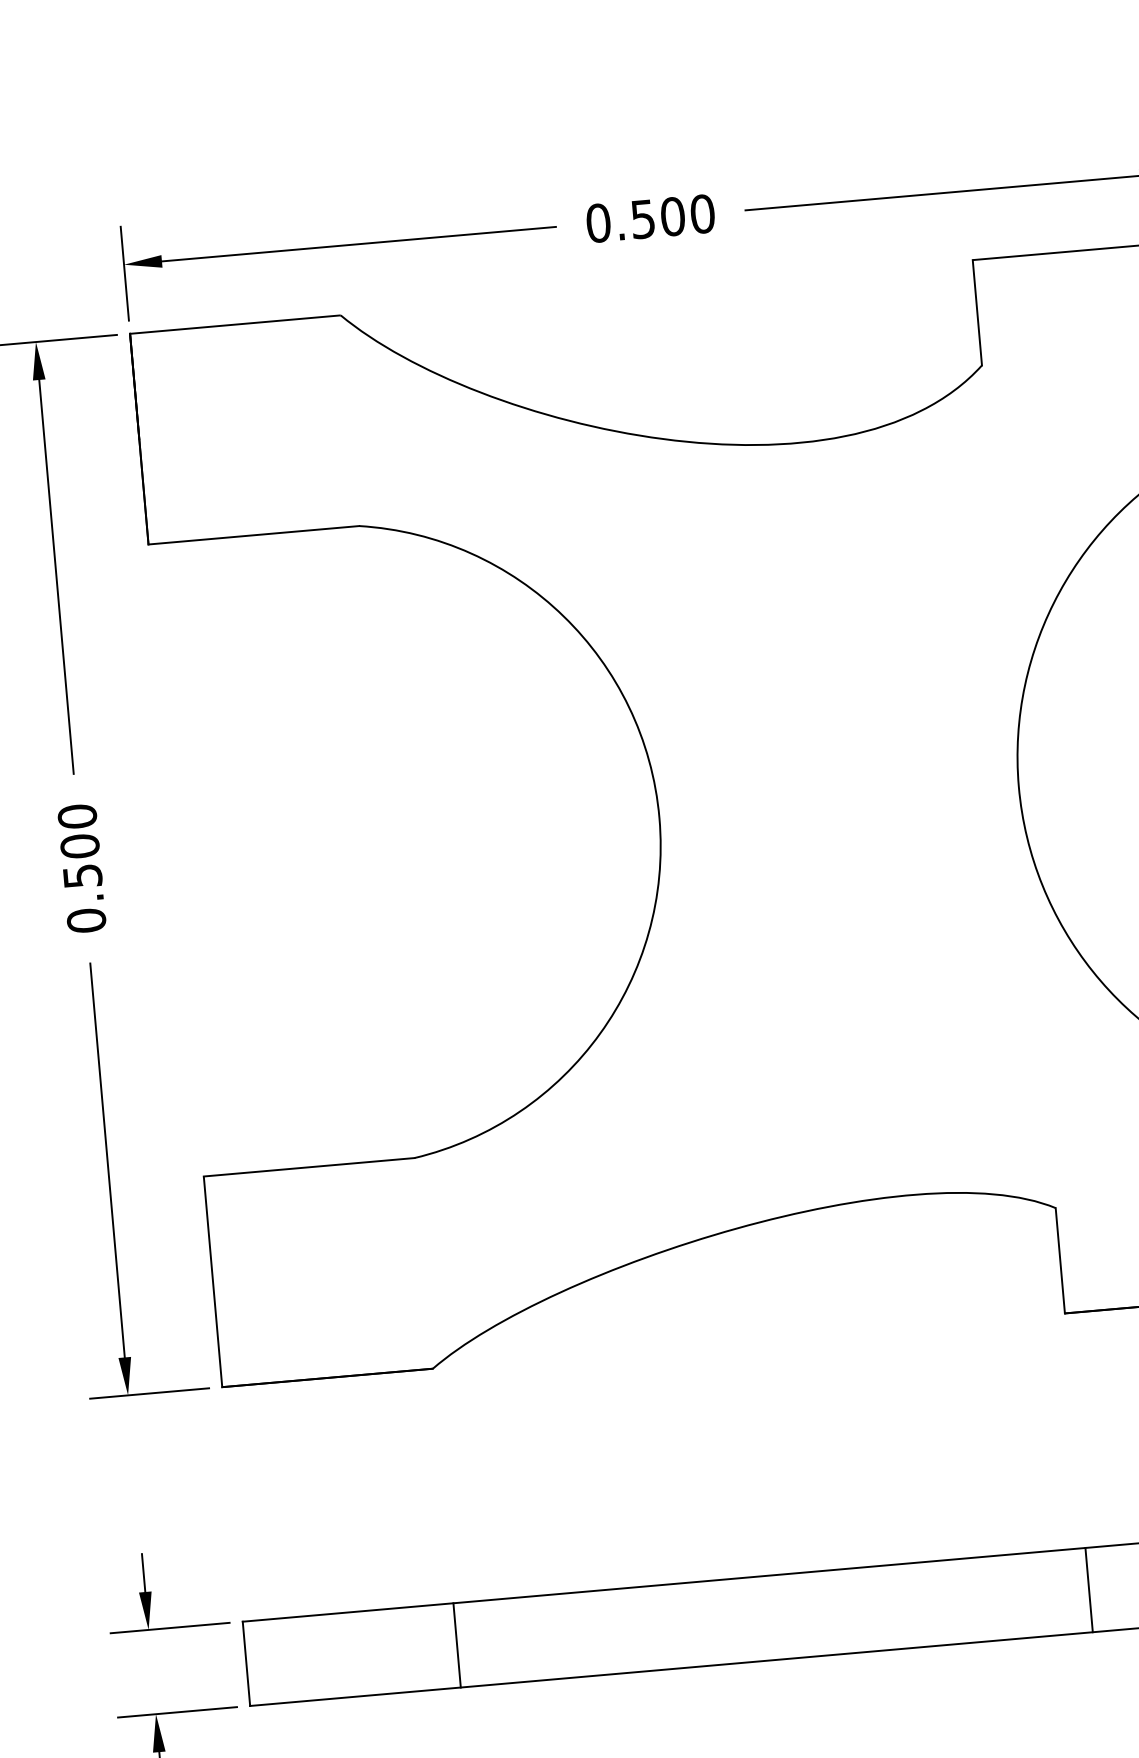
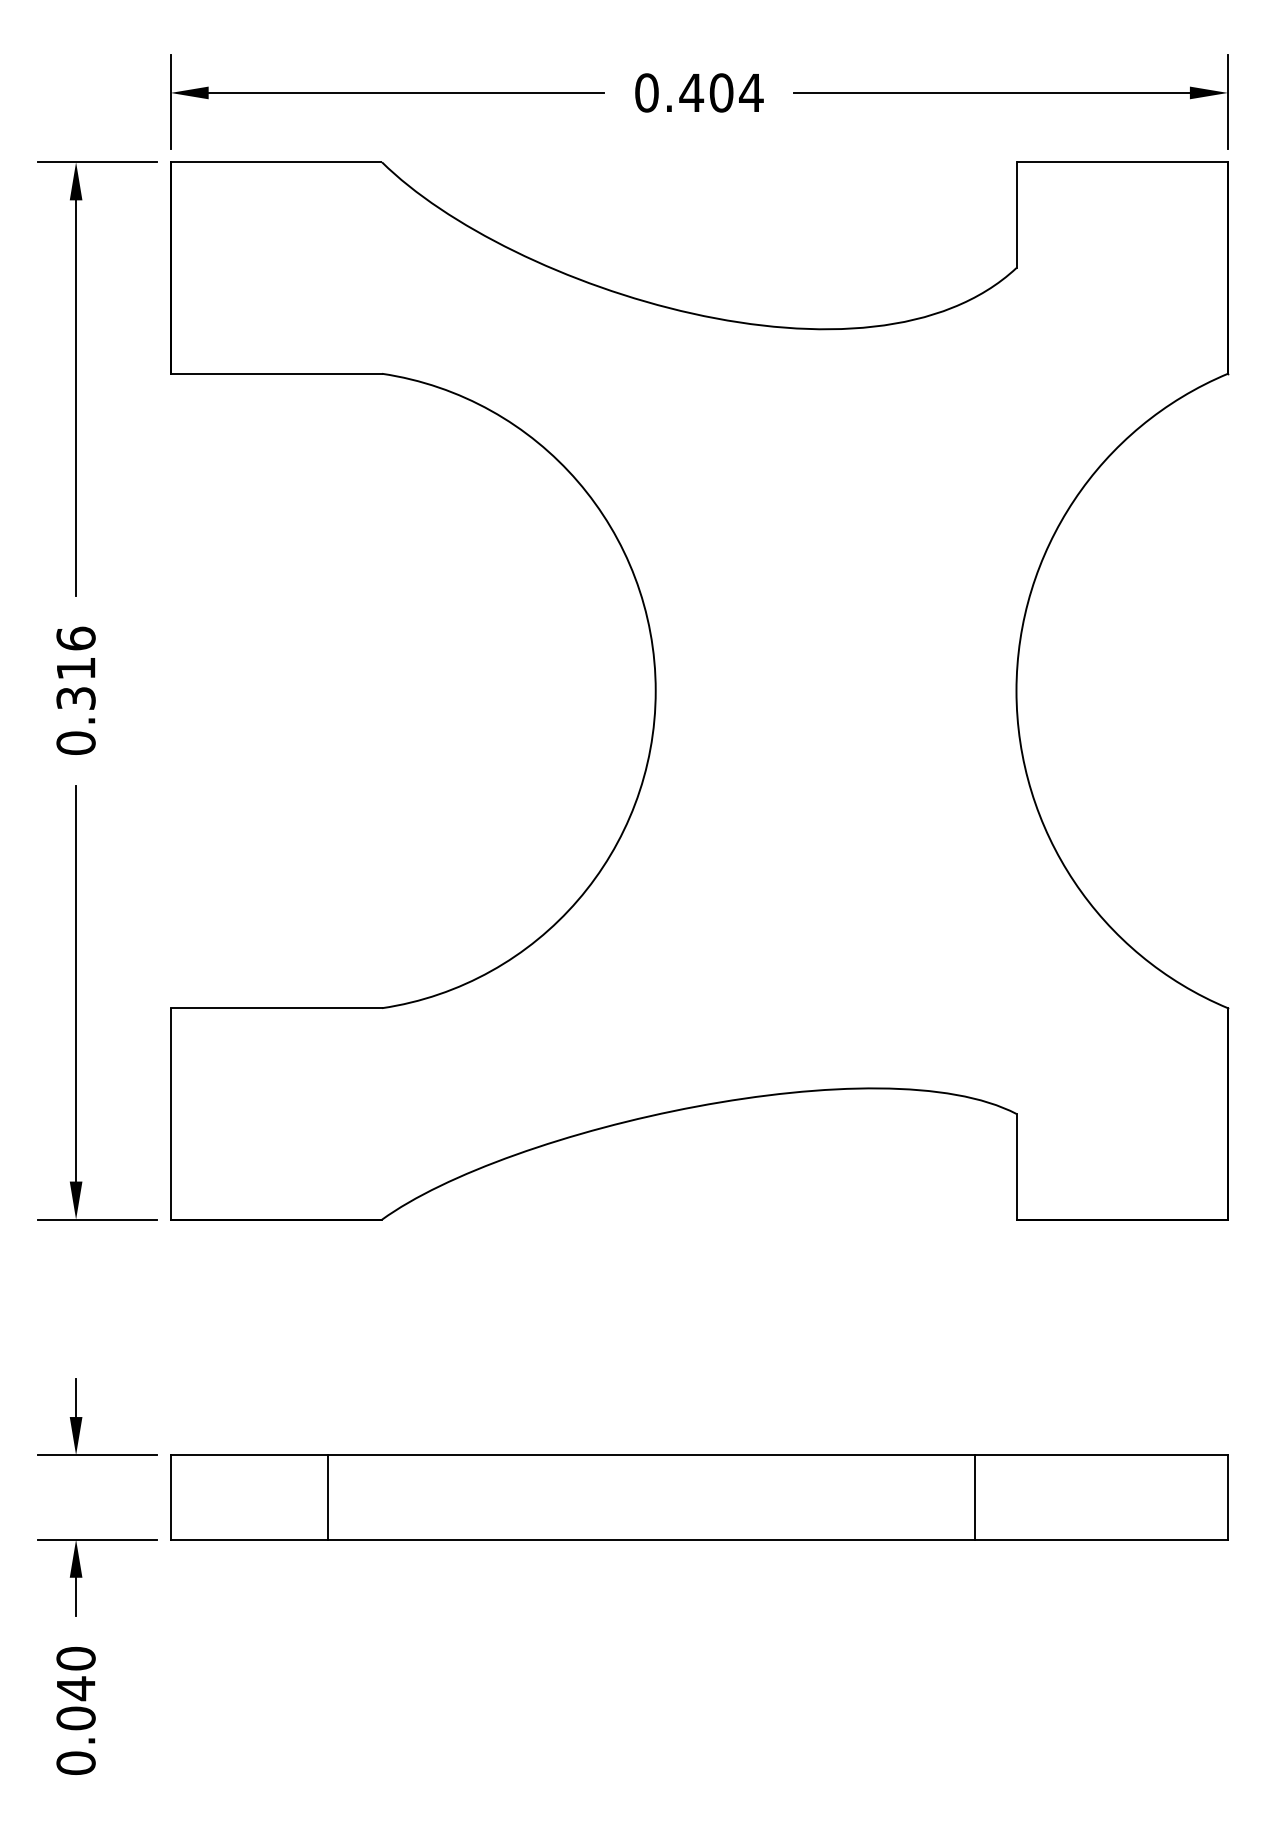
text: (672, 216) -> (721, 92), 0.500 -> 0.404
text: (79, 845) -> (75, 667), 0.500 -> 0.316
line: (1089, 1590) -> (974, 1497), moved
line: (457, 1645) -> (328, 1497), moved

